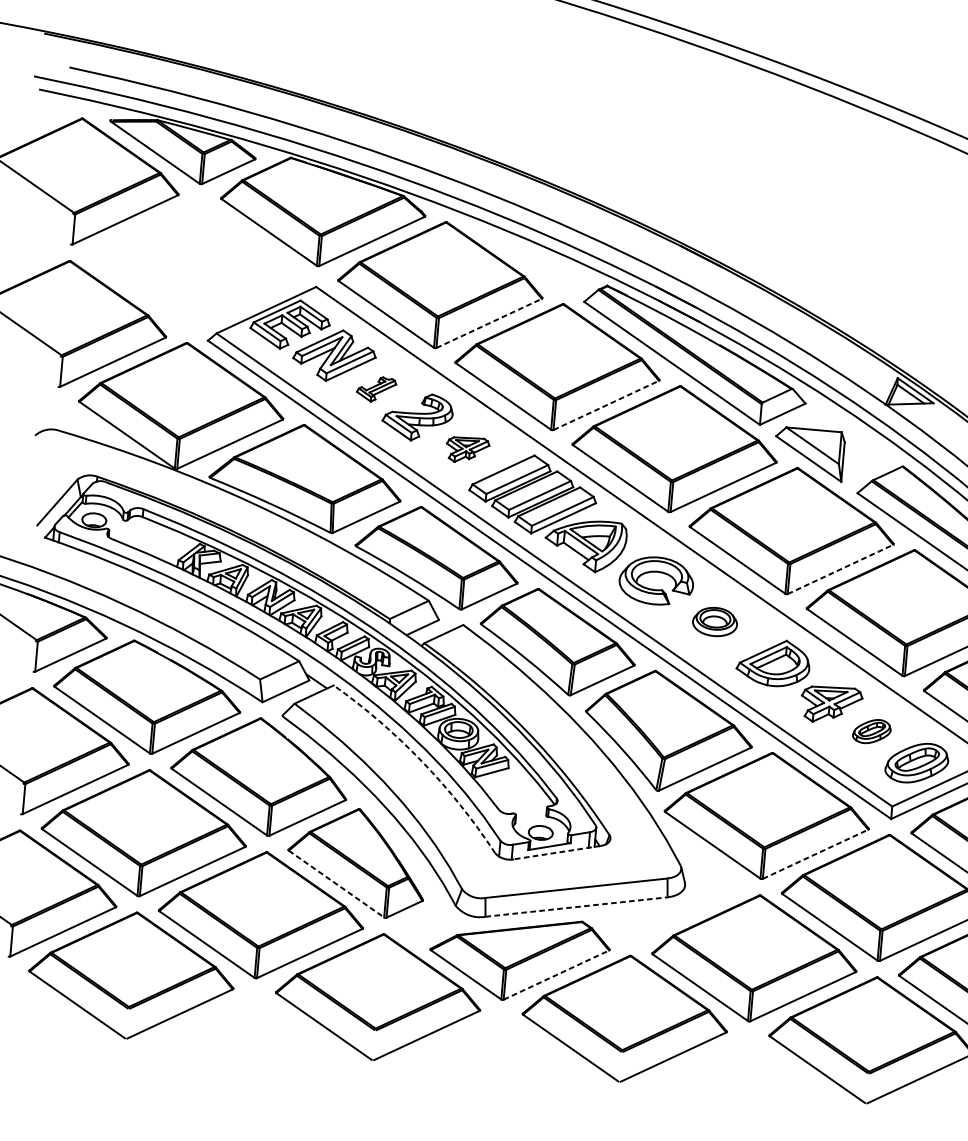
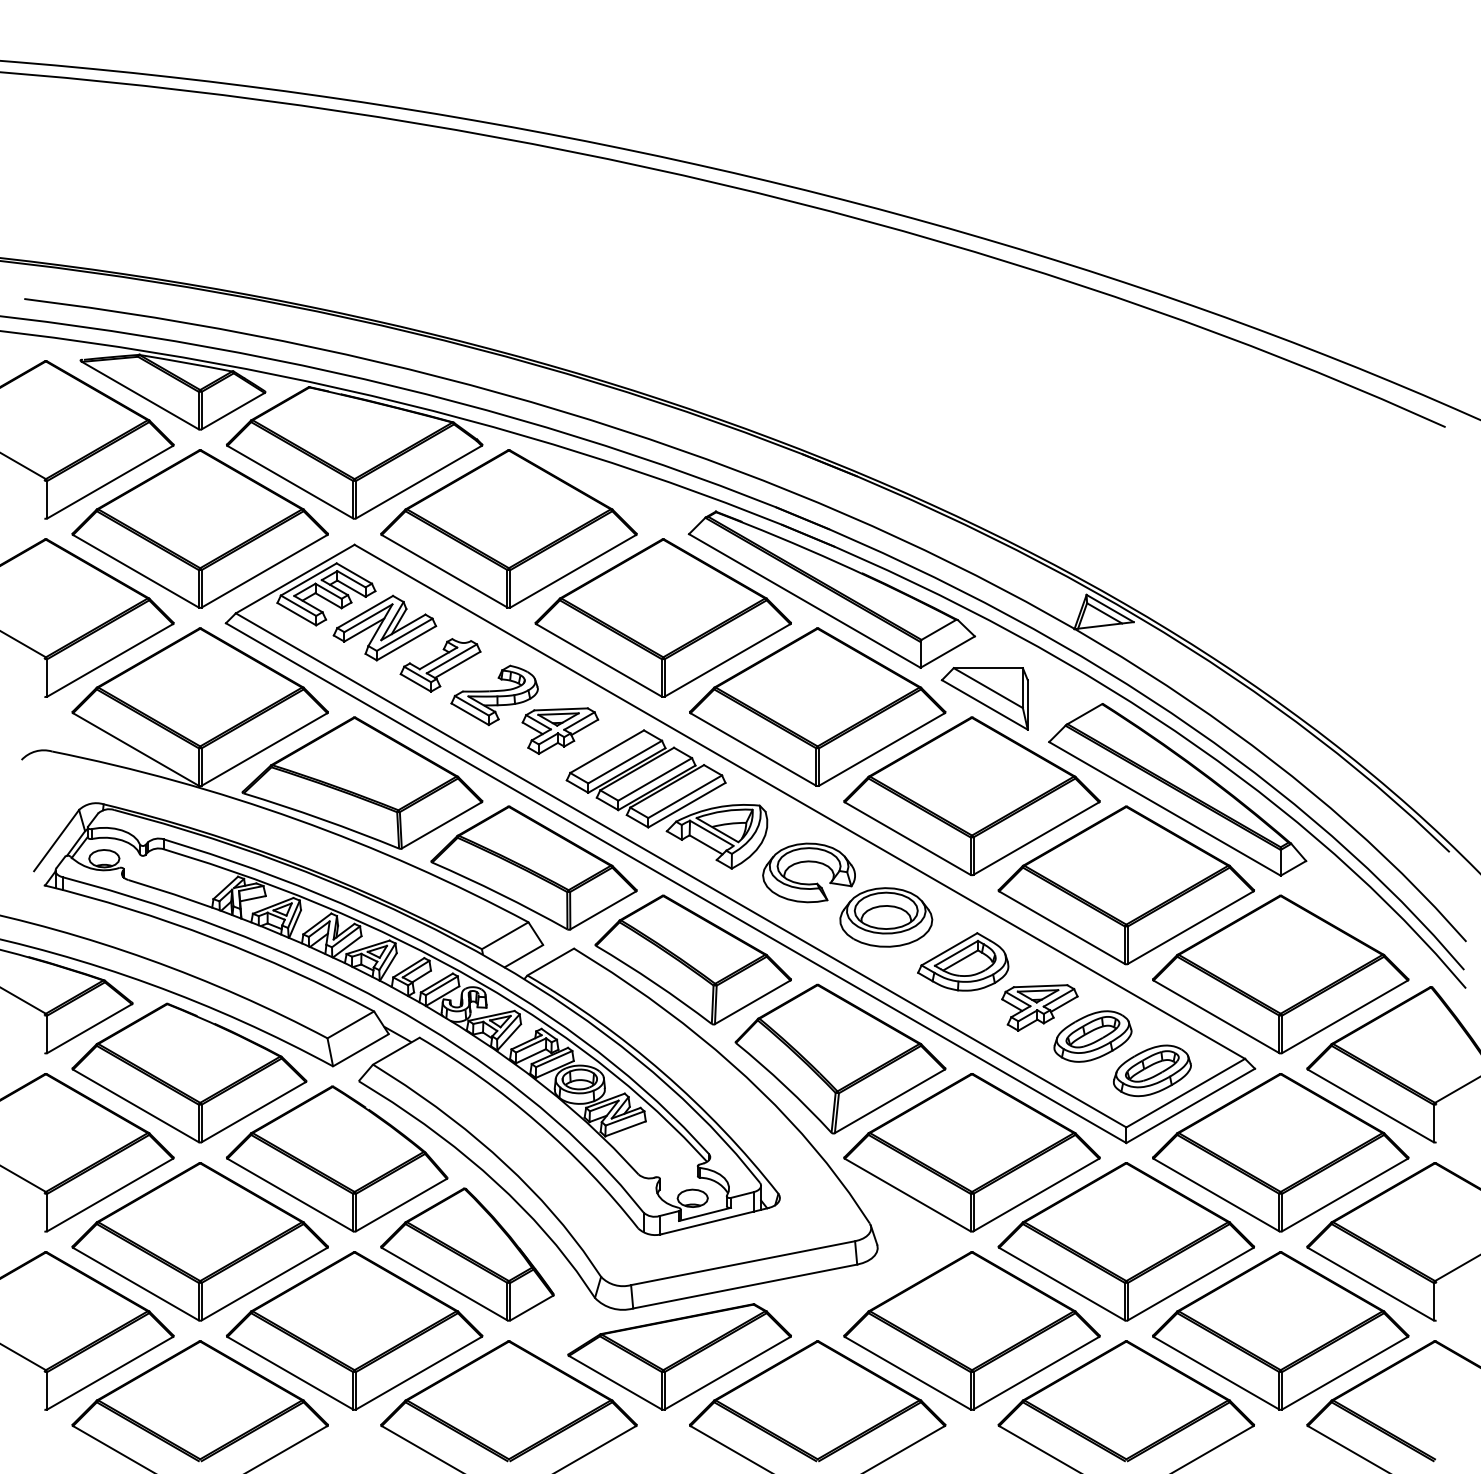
part: (193, 263) -> (199, 528), added
line: (489, 323) -> (573, 571), dashed -> solid
part: (376, 389) -> (440, 665), size x1.67
line: (606, 405) -> (727, 660), dashed -> solid
part: (467, 449) -> (560, 730), size x1.43
line: (840, 569) -> (1036, 838), dashed -> solid
part: (715, 622) -> (886, 917), size x1.67
part: (871, 731) -> (1092, 1036), size x1.67
arc: (422, 761) -> (537, 1122), dashed -> solid
line: (557, 853) -> (715, 1221), dashed -> solid
line: (815, 854) -> (1036, 1195), dashed -> solid
line: (336, 884) -> (444, 1284), dashed -> solid
line: (576, 907) -> (745, 1286), dashed -> solid
line: (556, 975) -> (727, 1373), dashed -> solid

